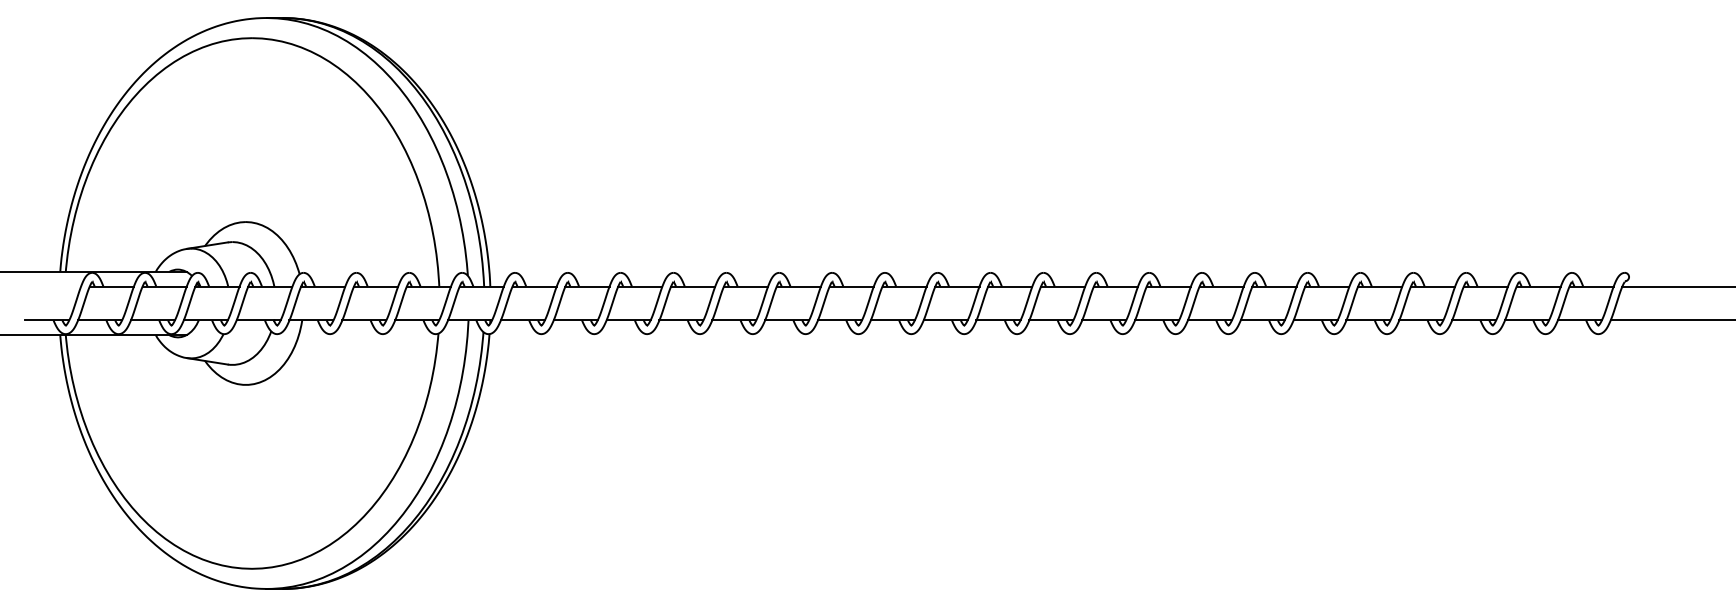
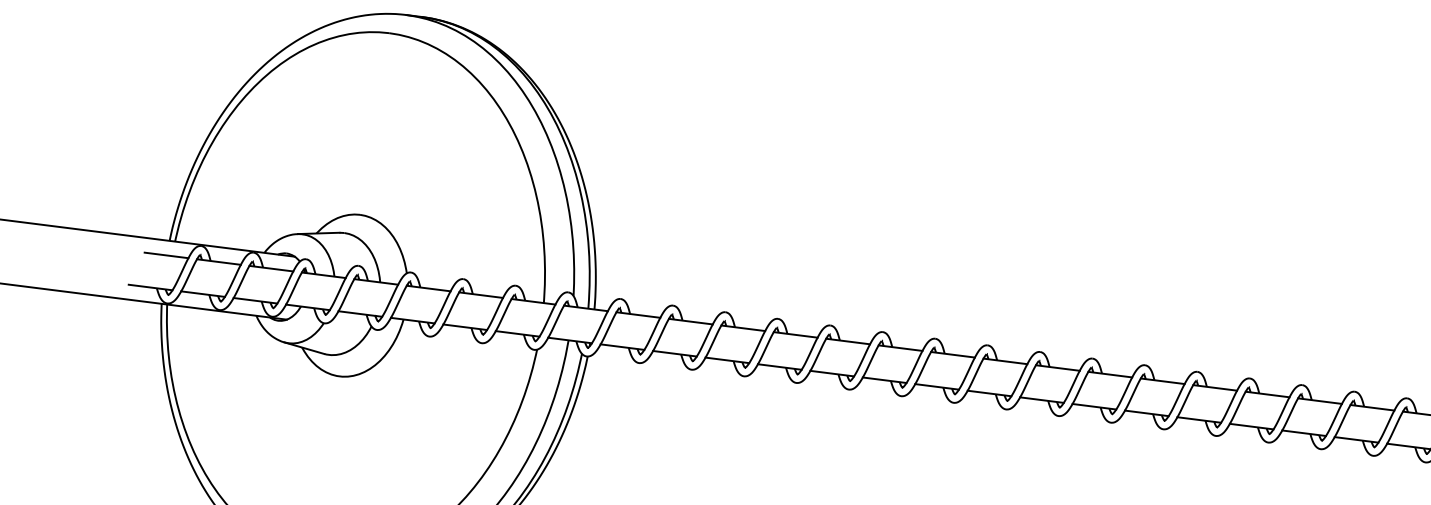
line: (58, 286) -> (166, 255), added

